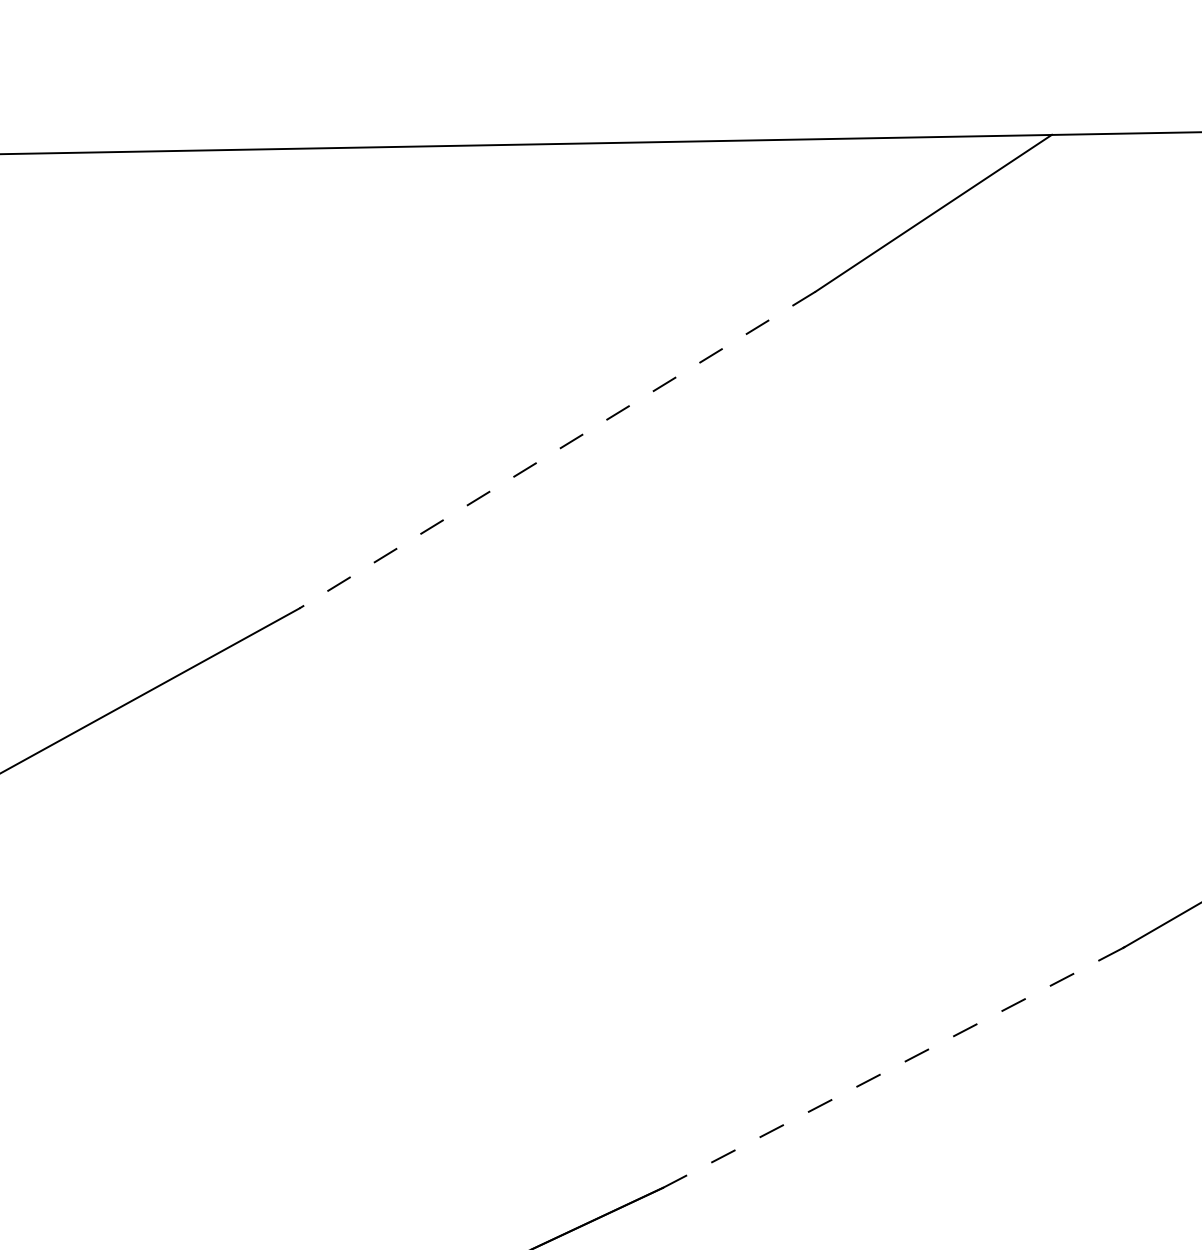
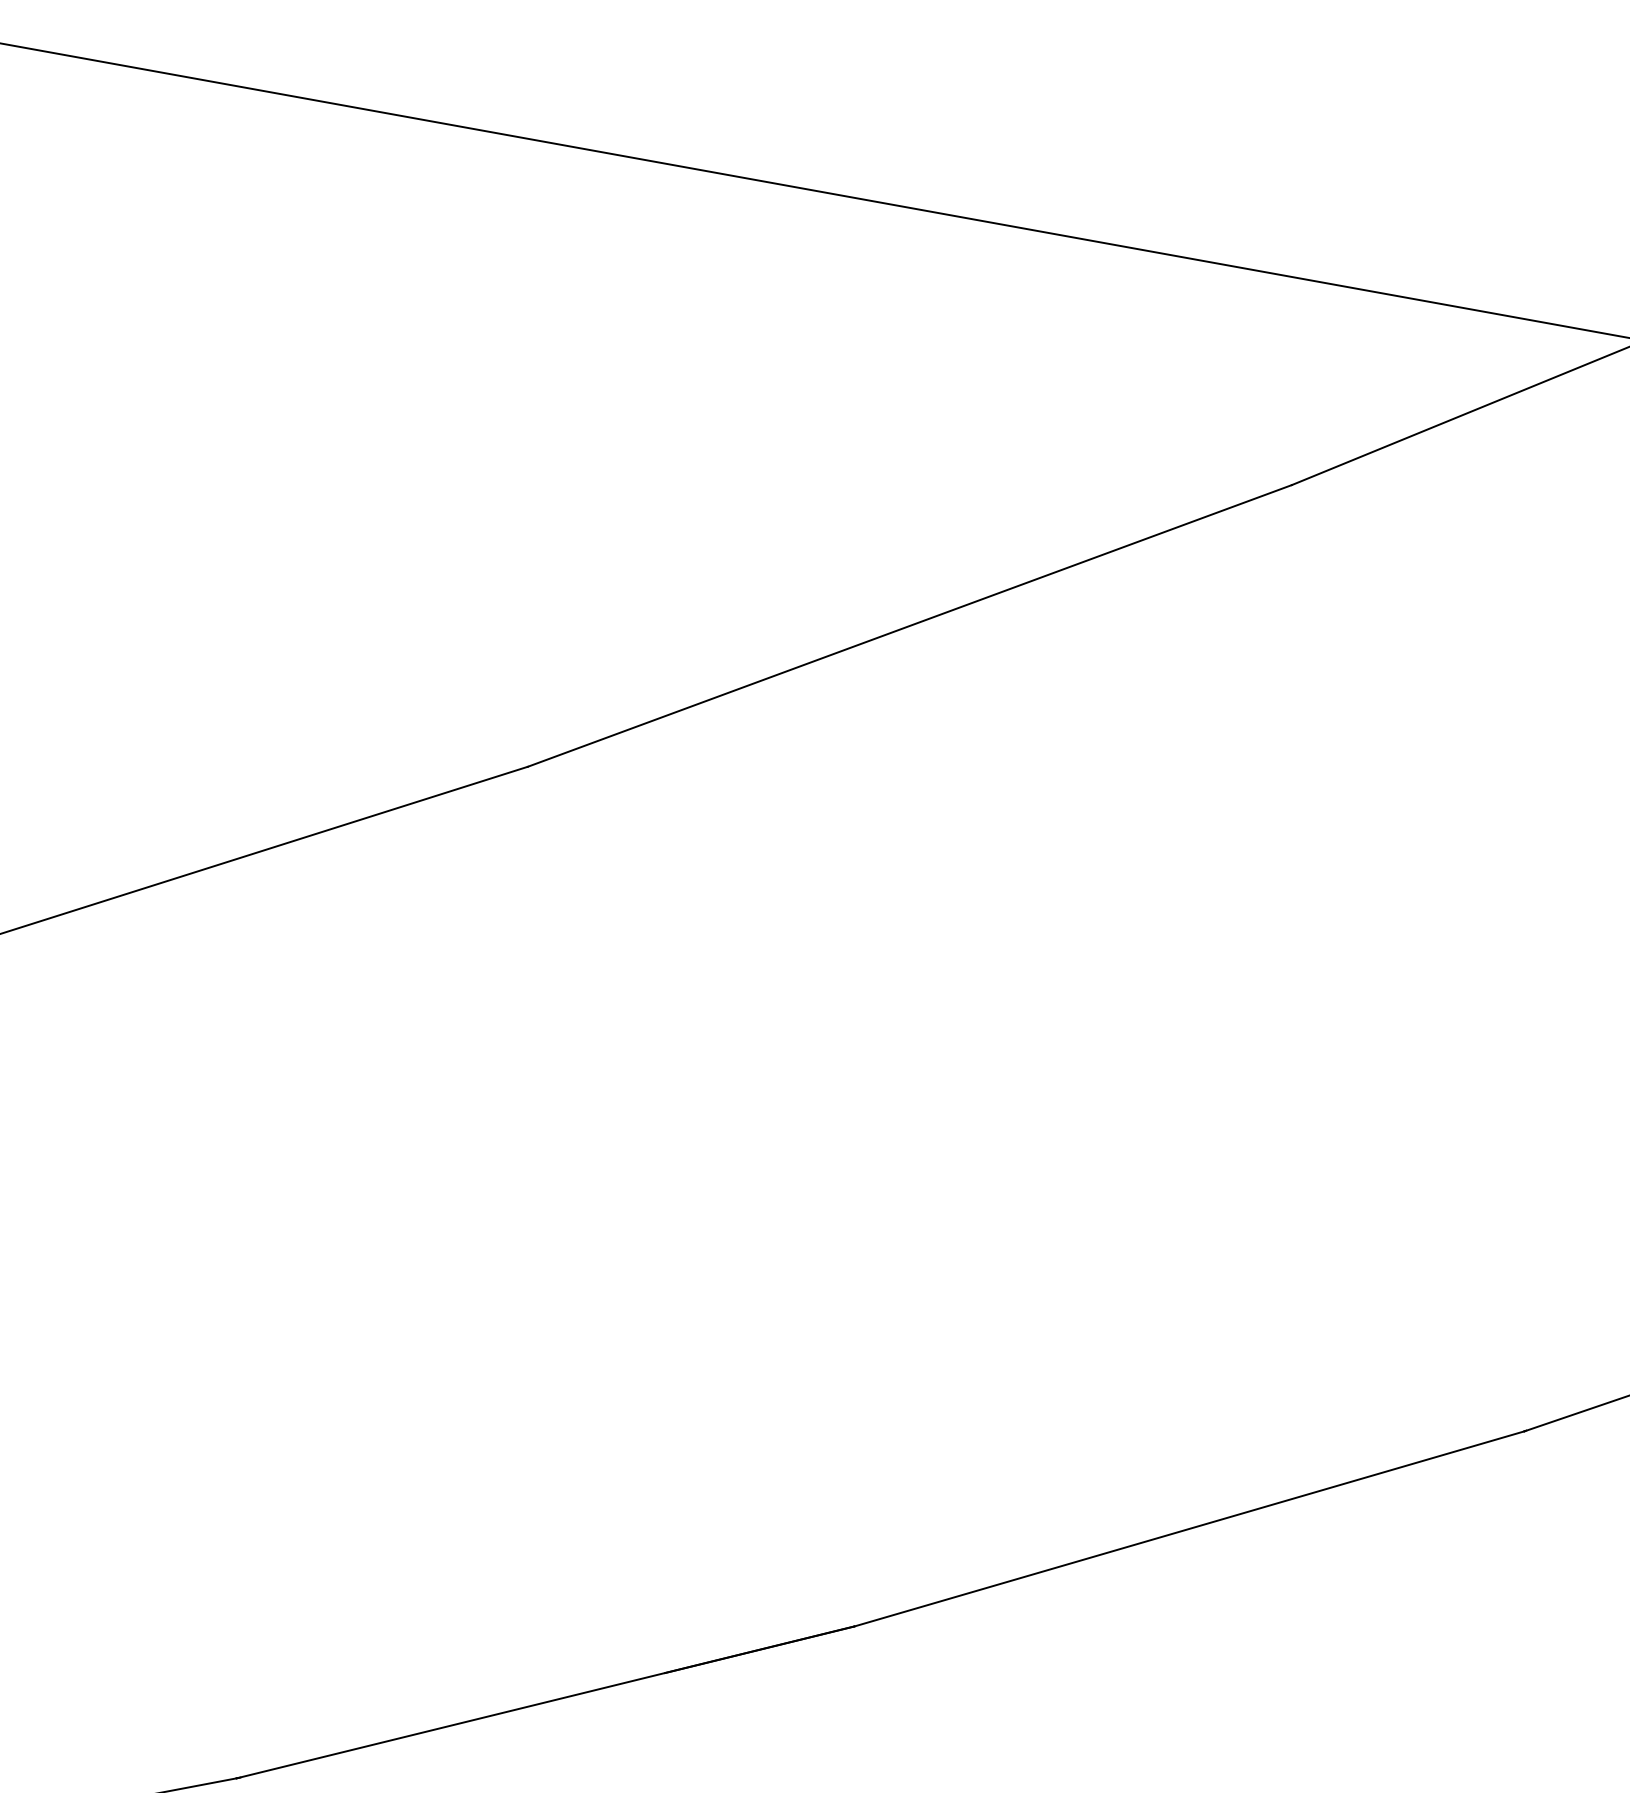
line: (557, 450) -> (909, 626), dashed -> solid
line: (893, 1067) -> (1189, 1528), dashed -> solid

